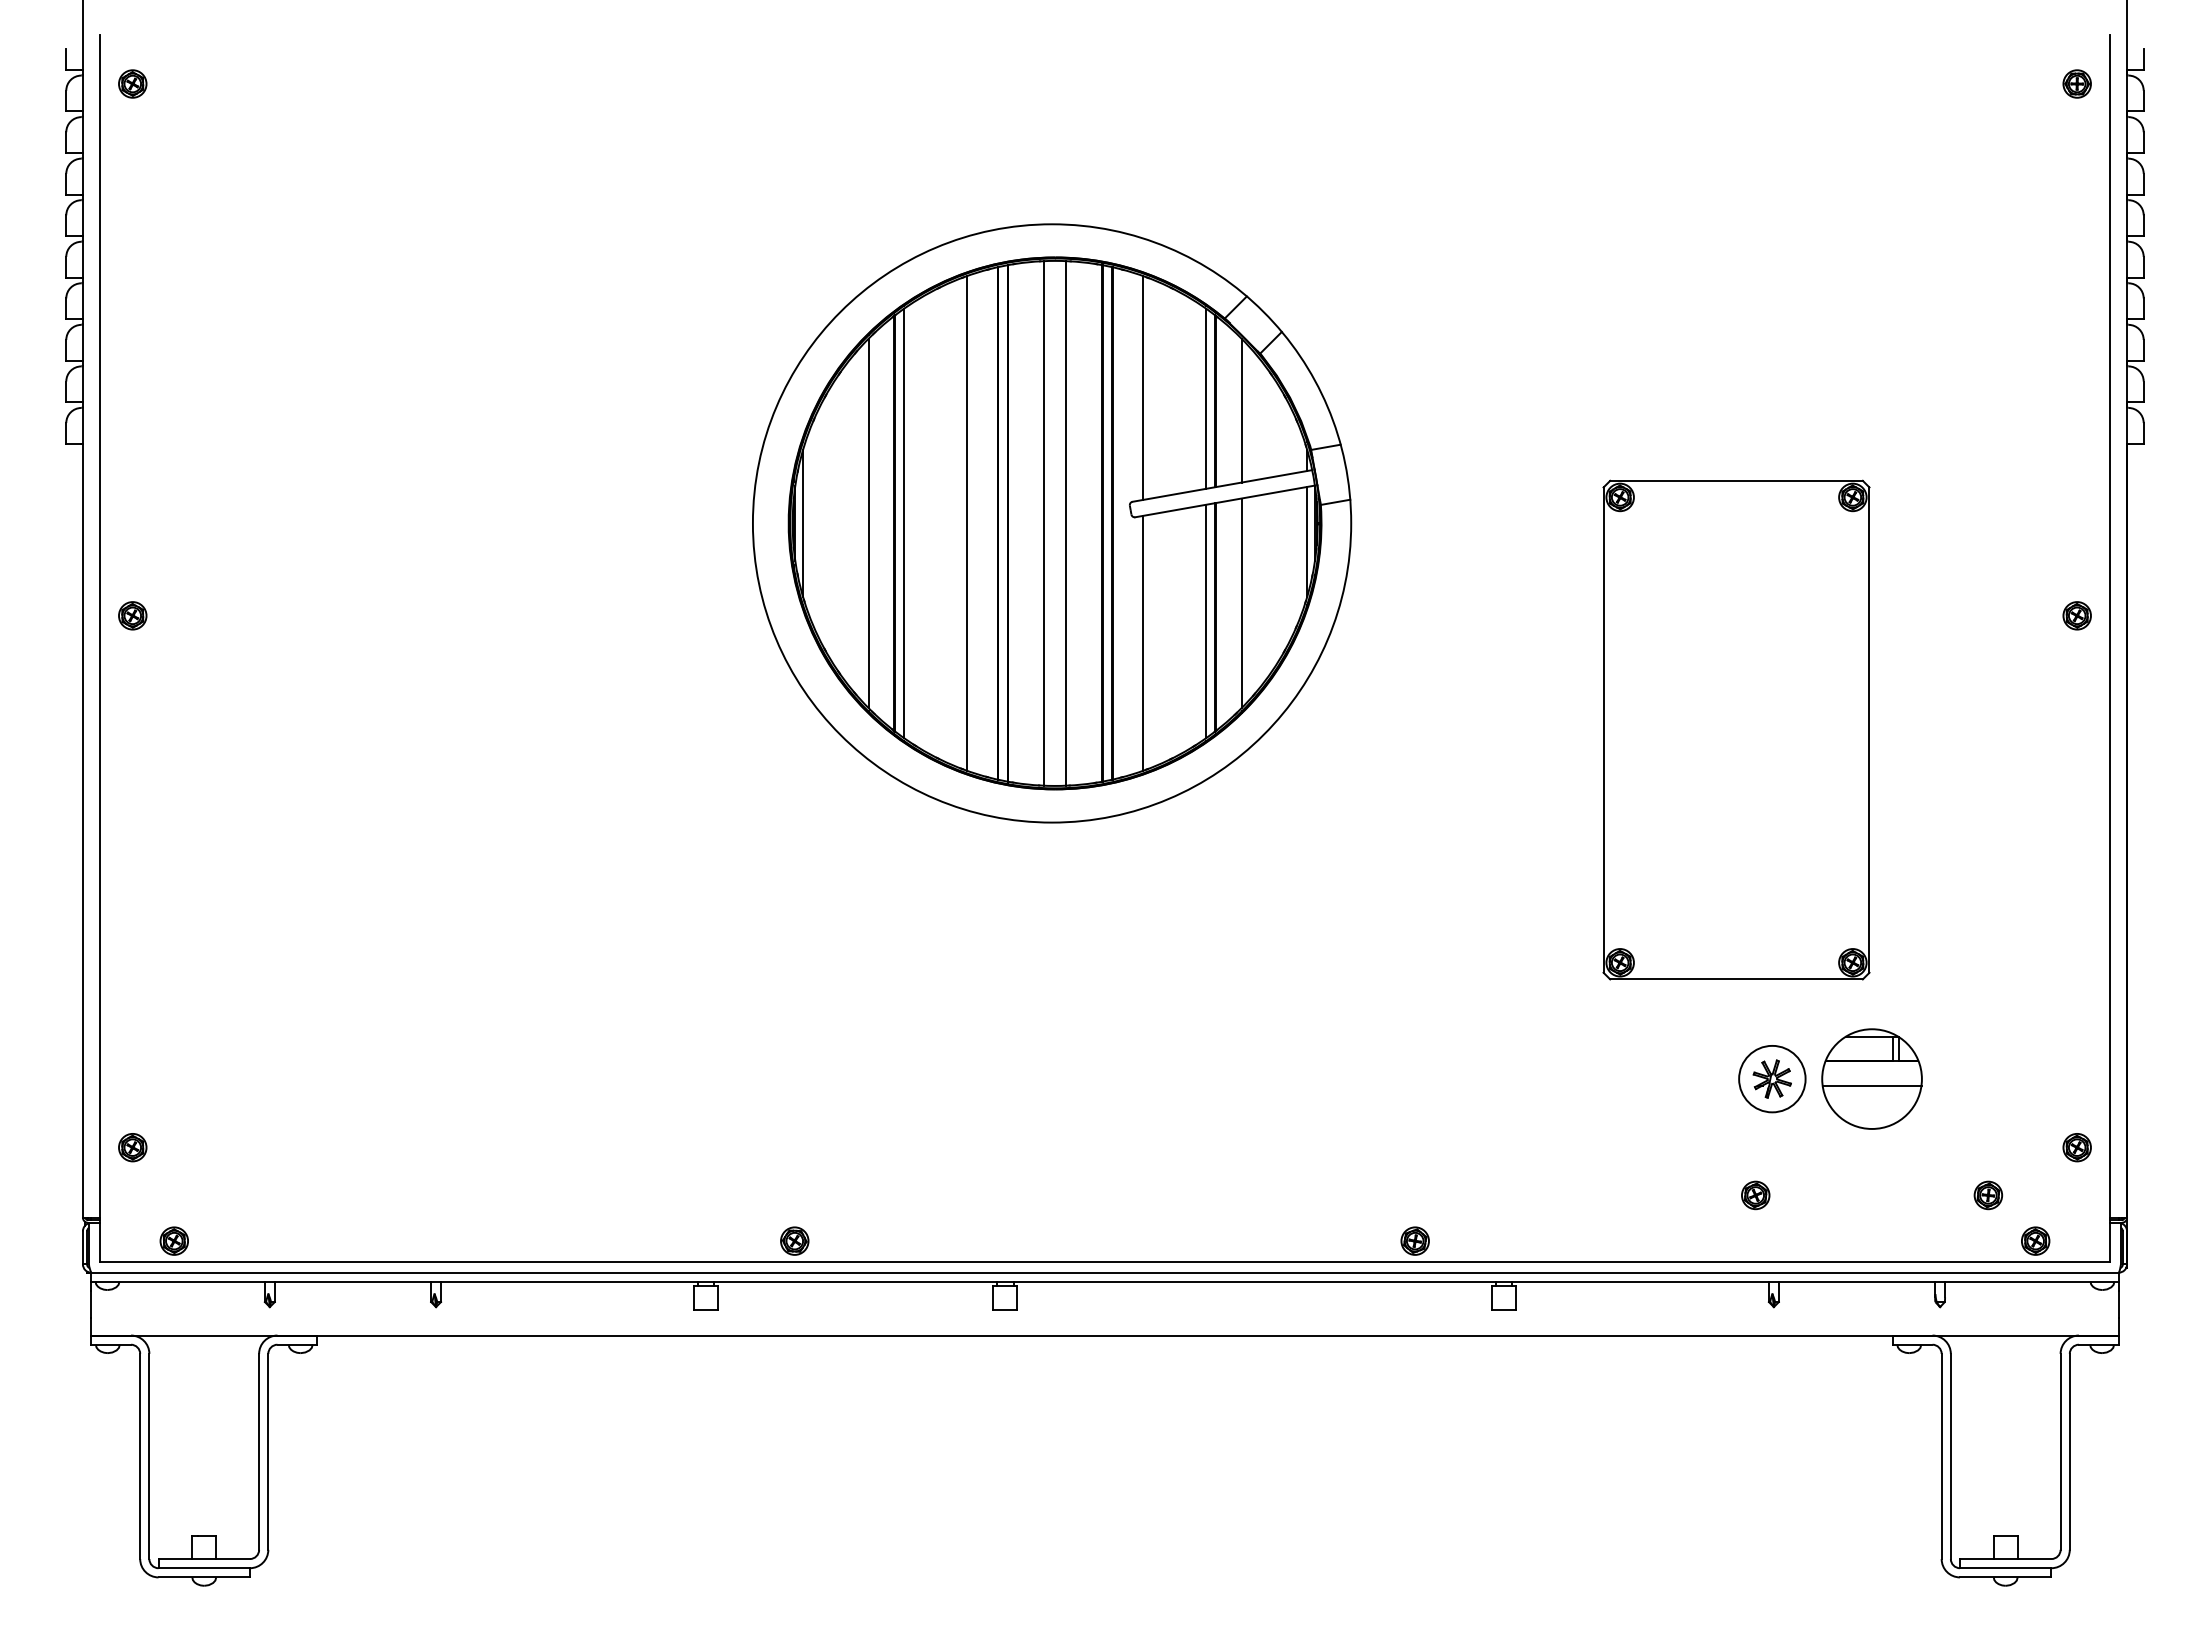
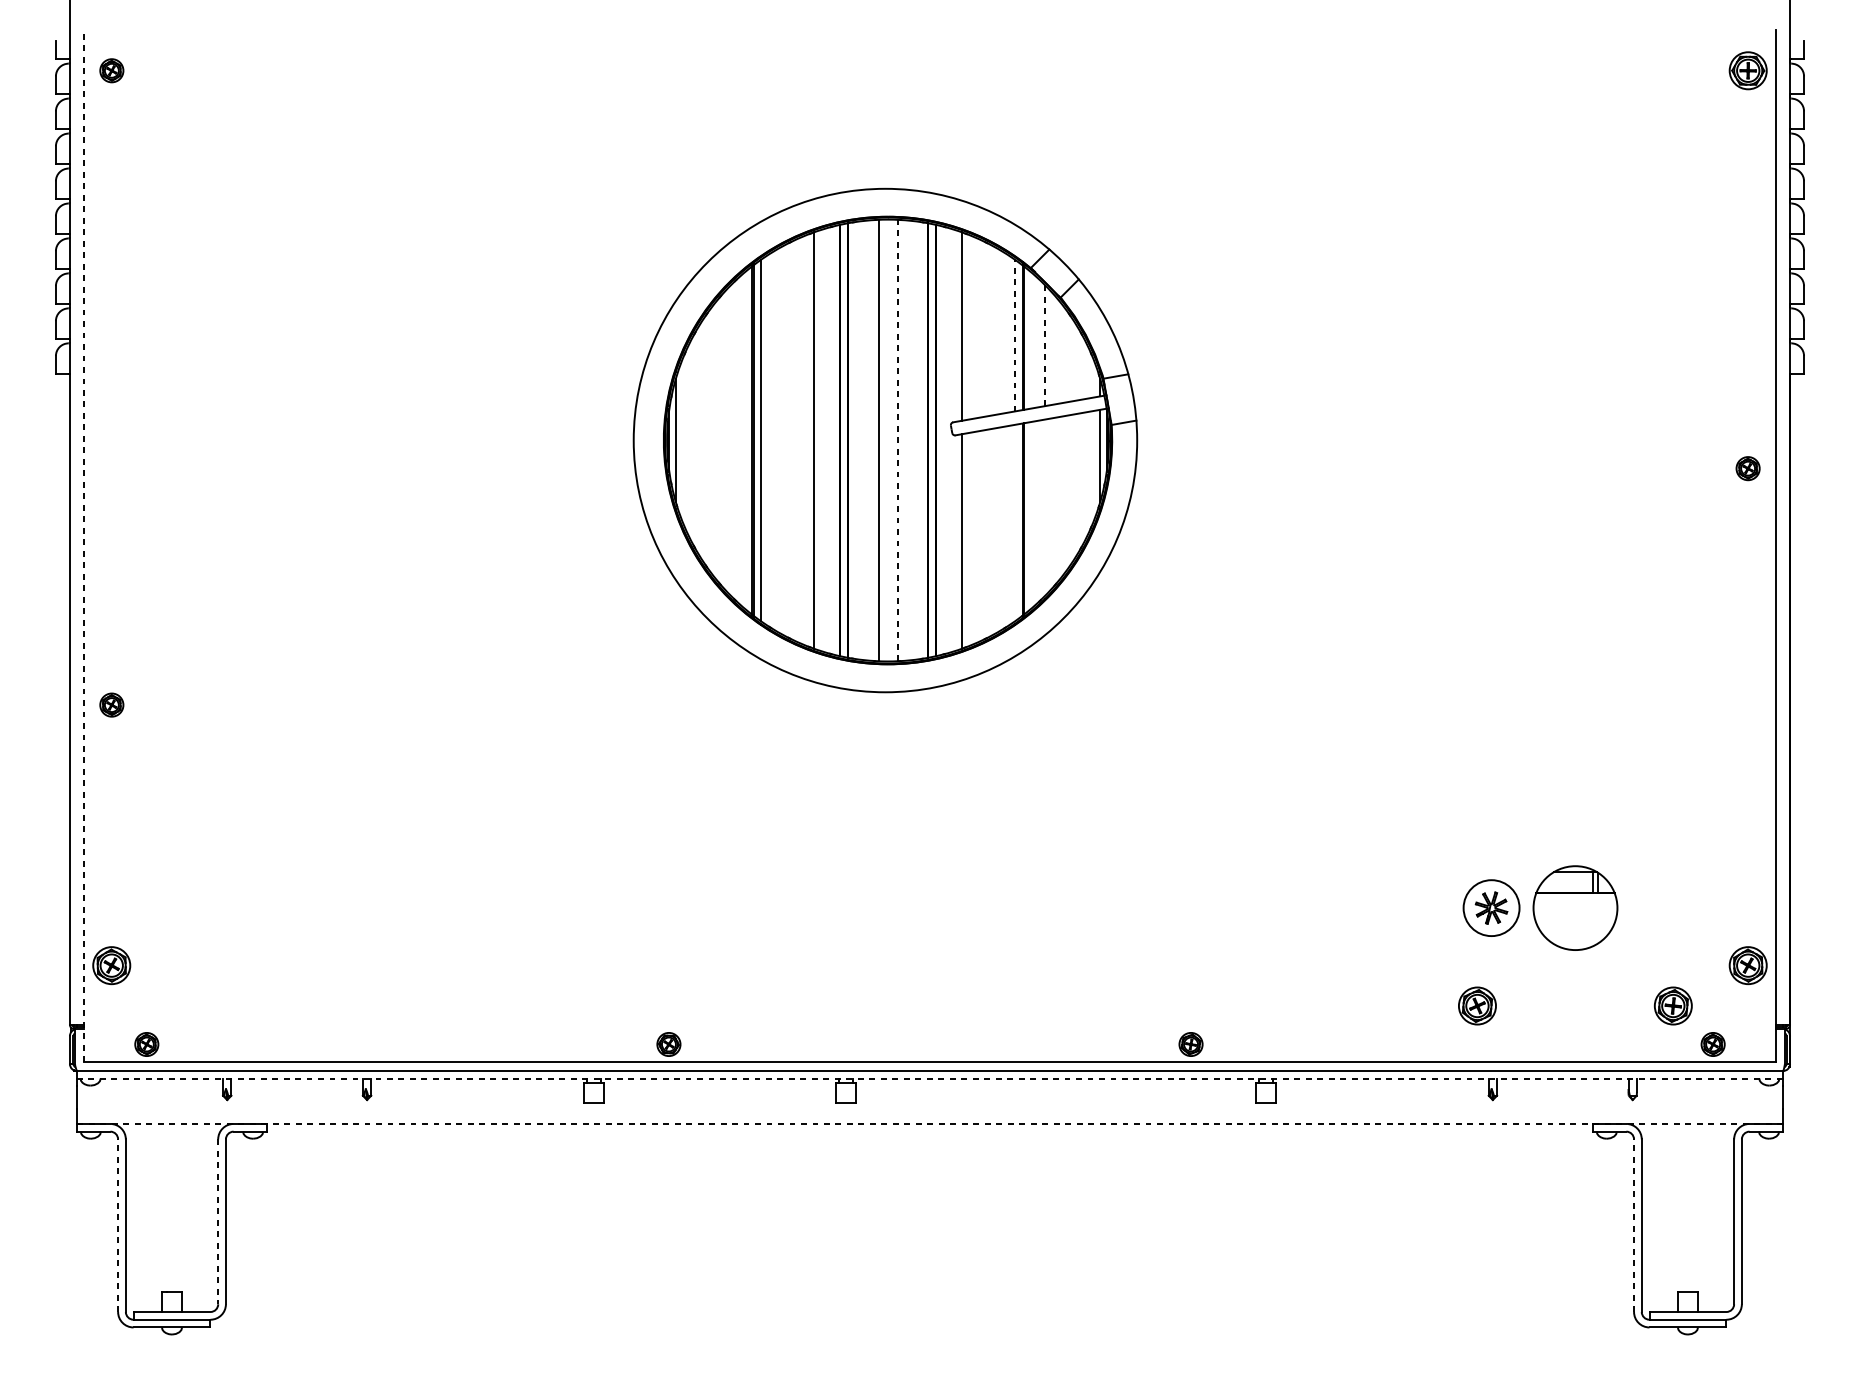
part: (2076, 83) -> (1747, 70), size x1.6
line: (1206, 398) -> (1015, 335), solid -> dashed
line: (1241, 410) -> (1044, 345), solid -> dashed
line: (1066, 522) -> (897, 439), solid -> dashed
line: (868, 523) -> (730, 440), removed
line: (1241, 603) -> (1044, 507), removed
part: (132, 615) -> (111, 704), moved
part: (2076, 615) -> (1747, 468), moved
line: (1206, 621) -> (1015, 523), removed
line: (99, 648) -> (83, 545), solid -> dashed
part: (1736, 729) -> (1461, 613), removed
line: (1871, 1085) -> (1575, 913), removed
part: (132, 1147) -> (111, 965), size x1.6
part: (2076, 1147) -> (1747, 965), size x1.6
part: (1755, 1195) -> (1477, 1006), size x1.6
part: (1988, 1195) -> (1673, 1006), size x1.6
line: (1104, 1281) -> (929, 1078), solid -> dashed
line: (1104, 1335) -> (929, 1123), solid -> dashed
line: (259, 1451) -> (218, 1221), solid -> dashed
line: (140, 1456) -> (118, 1225), solid -> dashed
line: (1941, 1456) -> (1633, 1225), solid -> dashed

